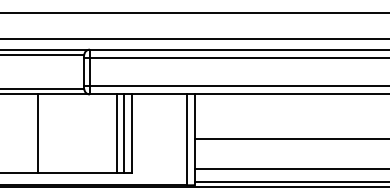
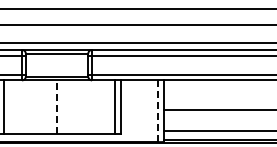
line: (117, 132) -> (110, 106), removed
line: (39, 134) -> (57, 107), solid -> dashed
line: (186, 140) -> (157, 111), solid -> dashed

